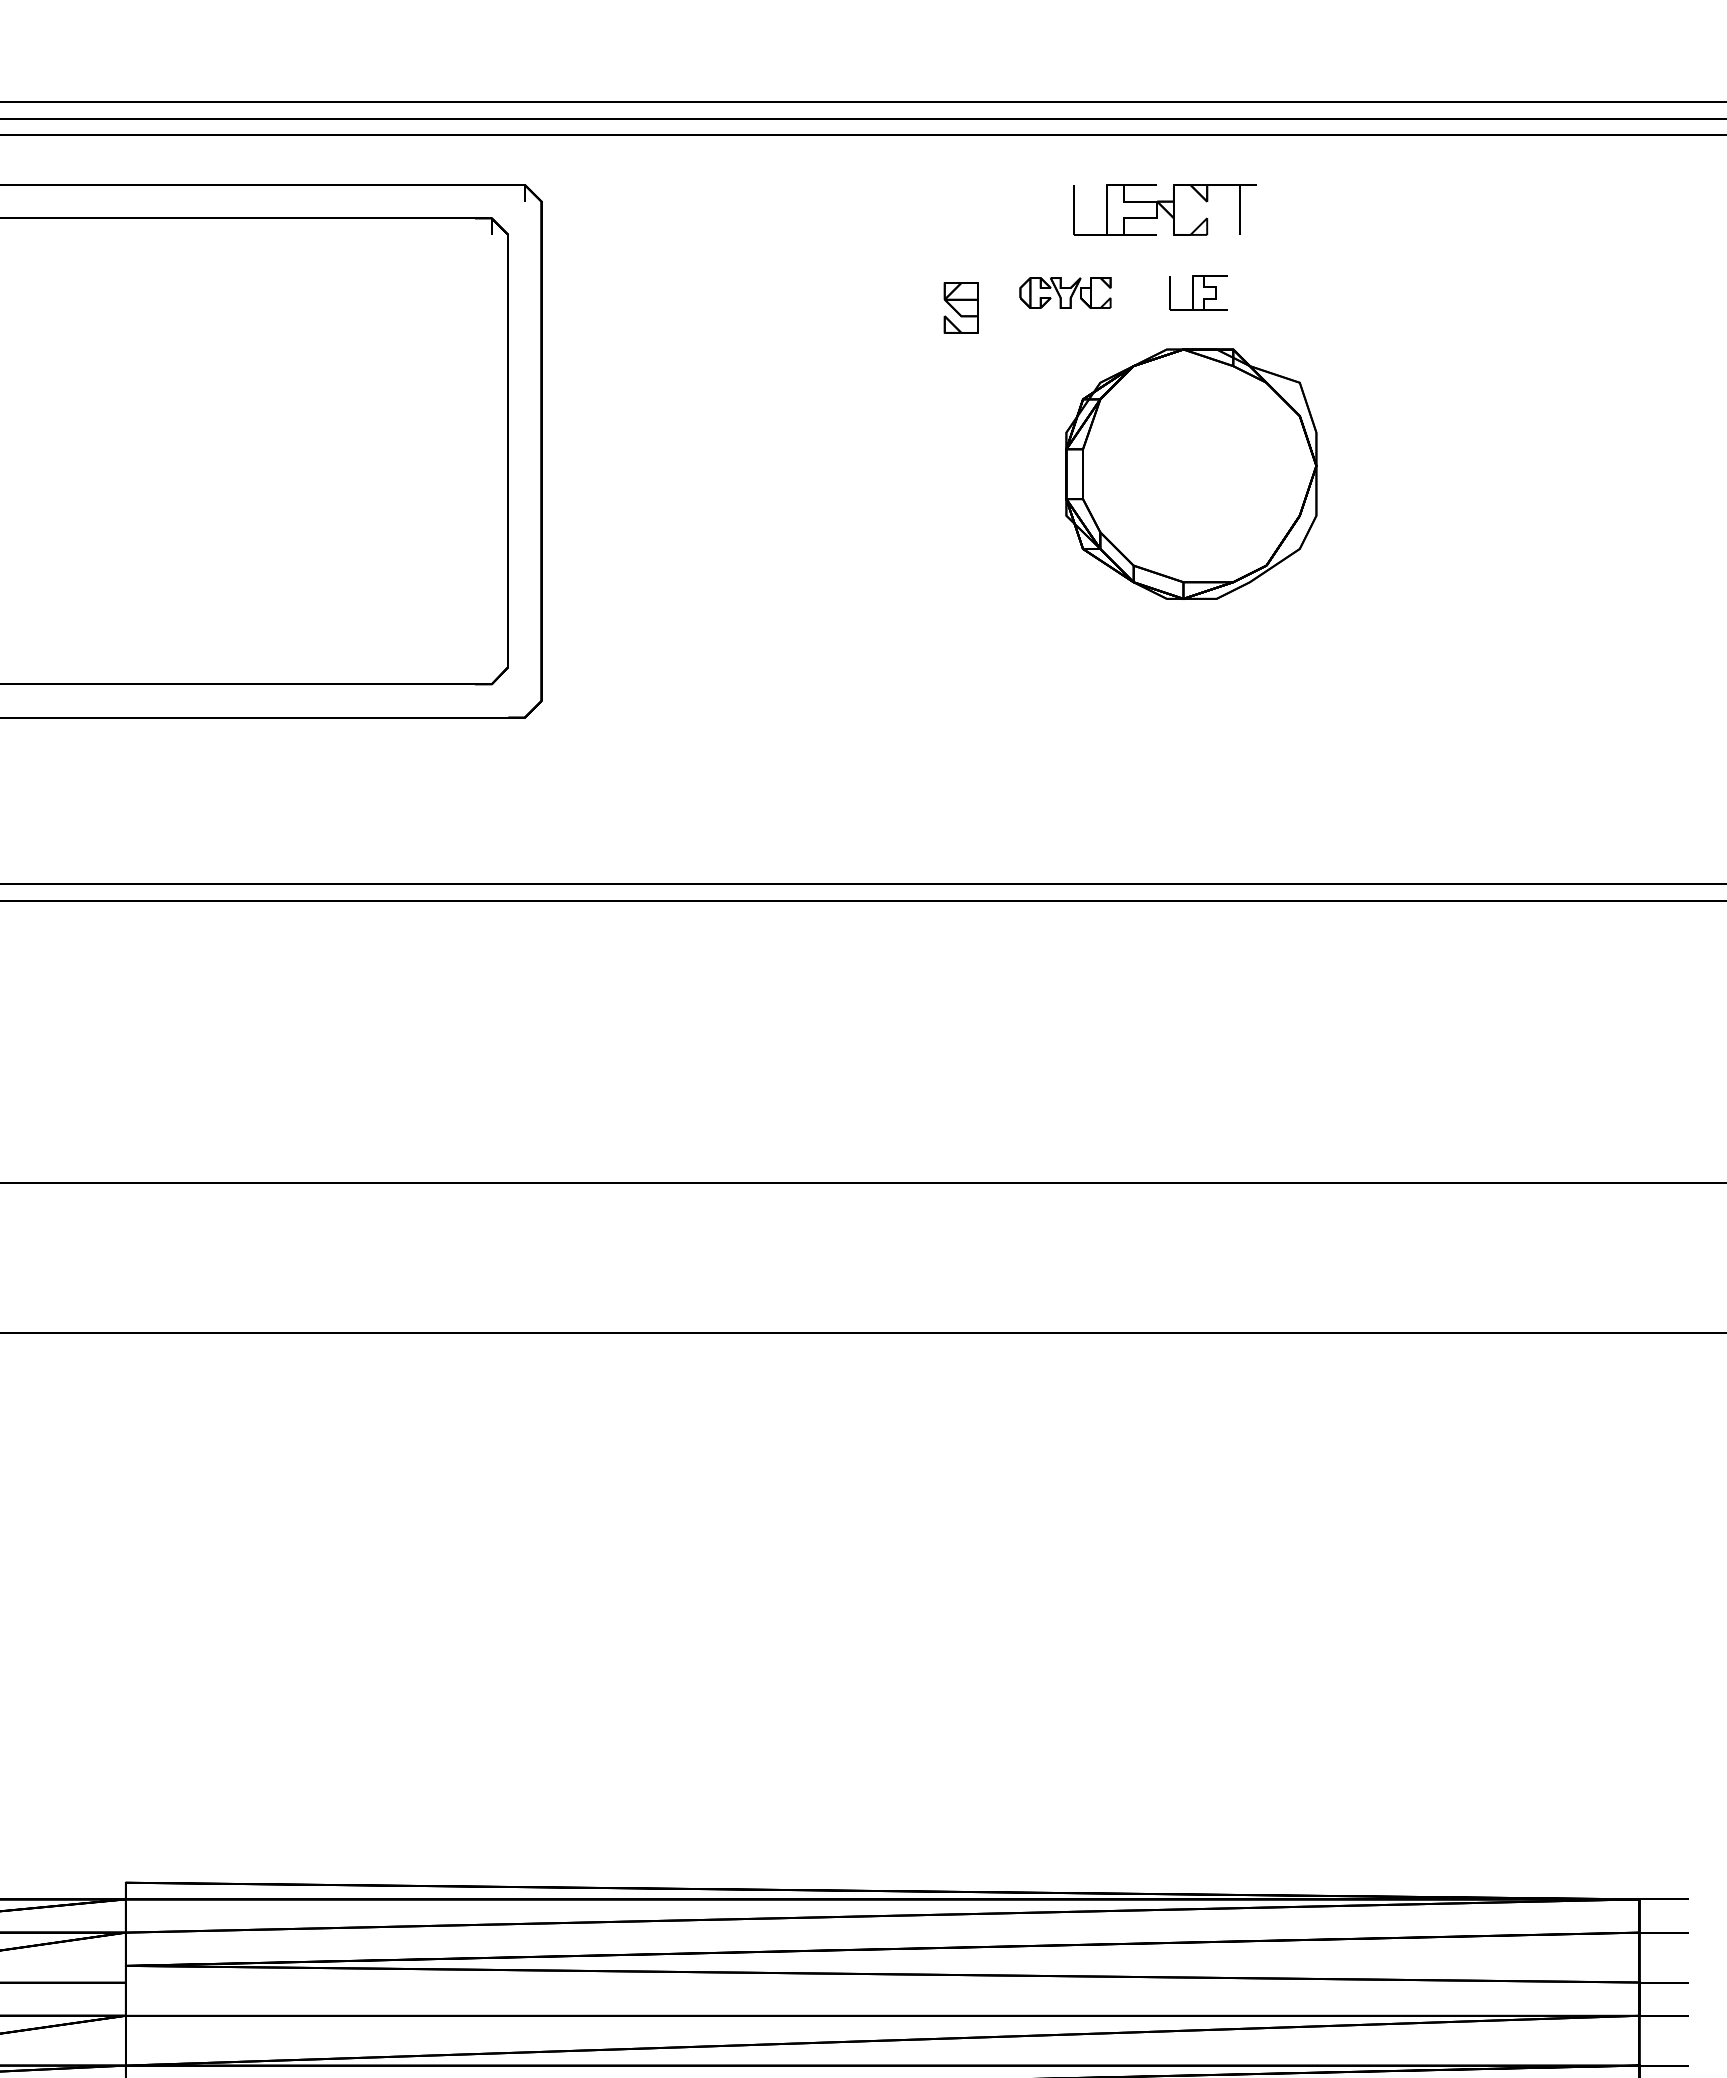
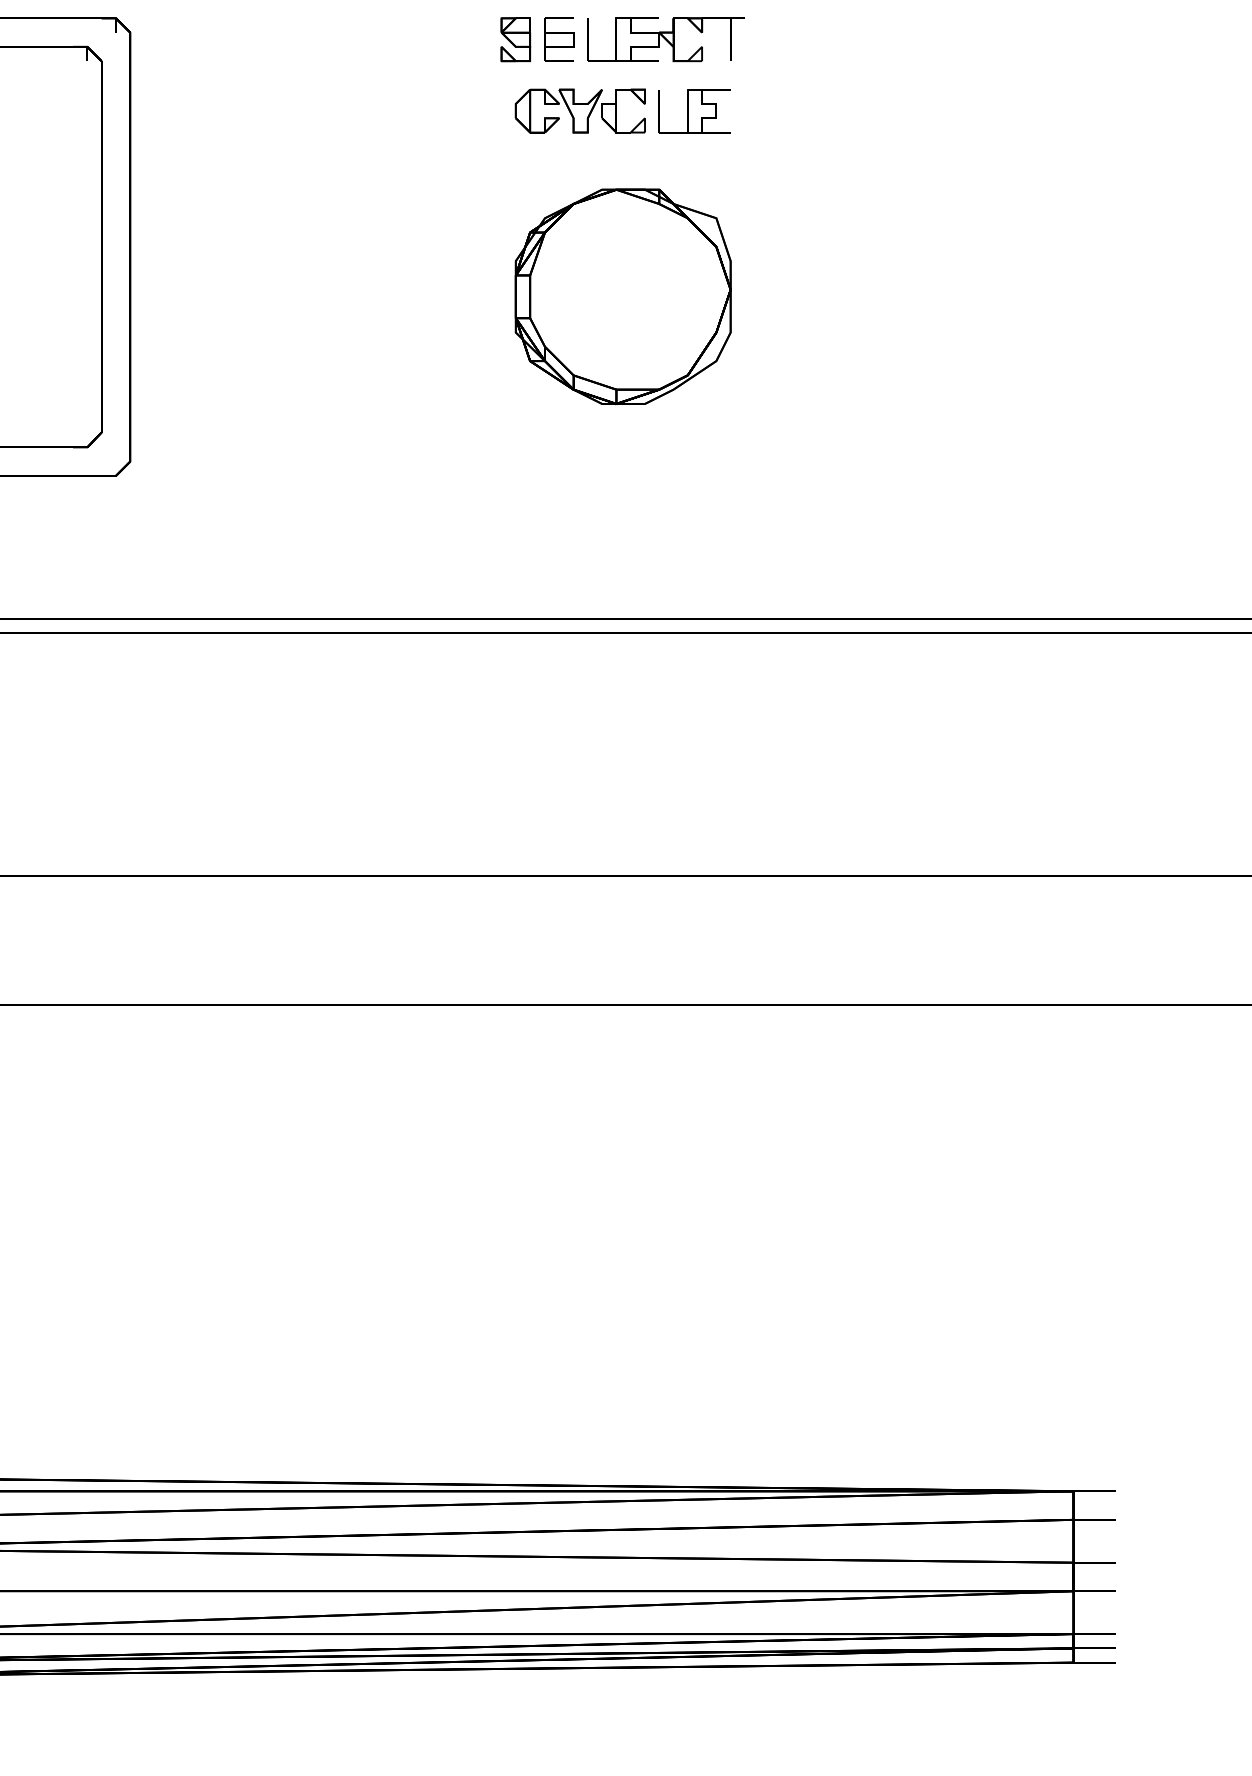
part: (1040, 209) -> (558, 39), added
part: (1065, 292) -> (580, 110), size x1.67
part: (1197, 292) -> (693, 110), size x1.43
part: (960, 307) -> (515, 39), moved
part: (1191, 474) -> (623, 297), moved

